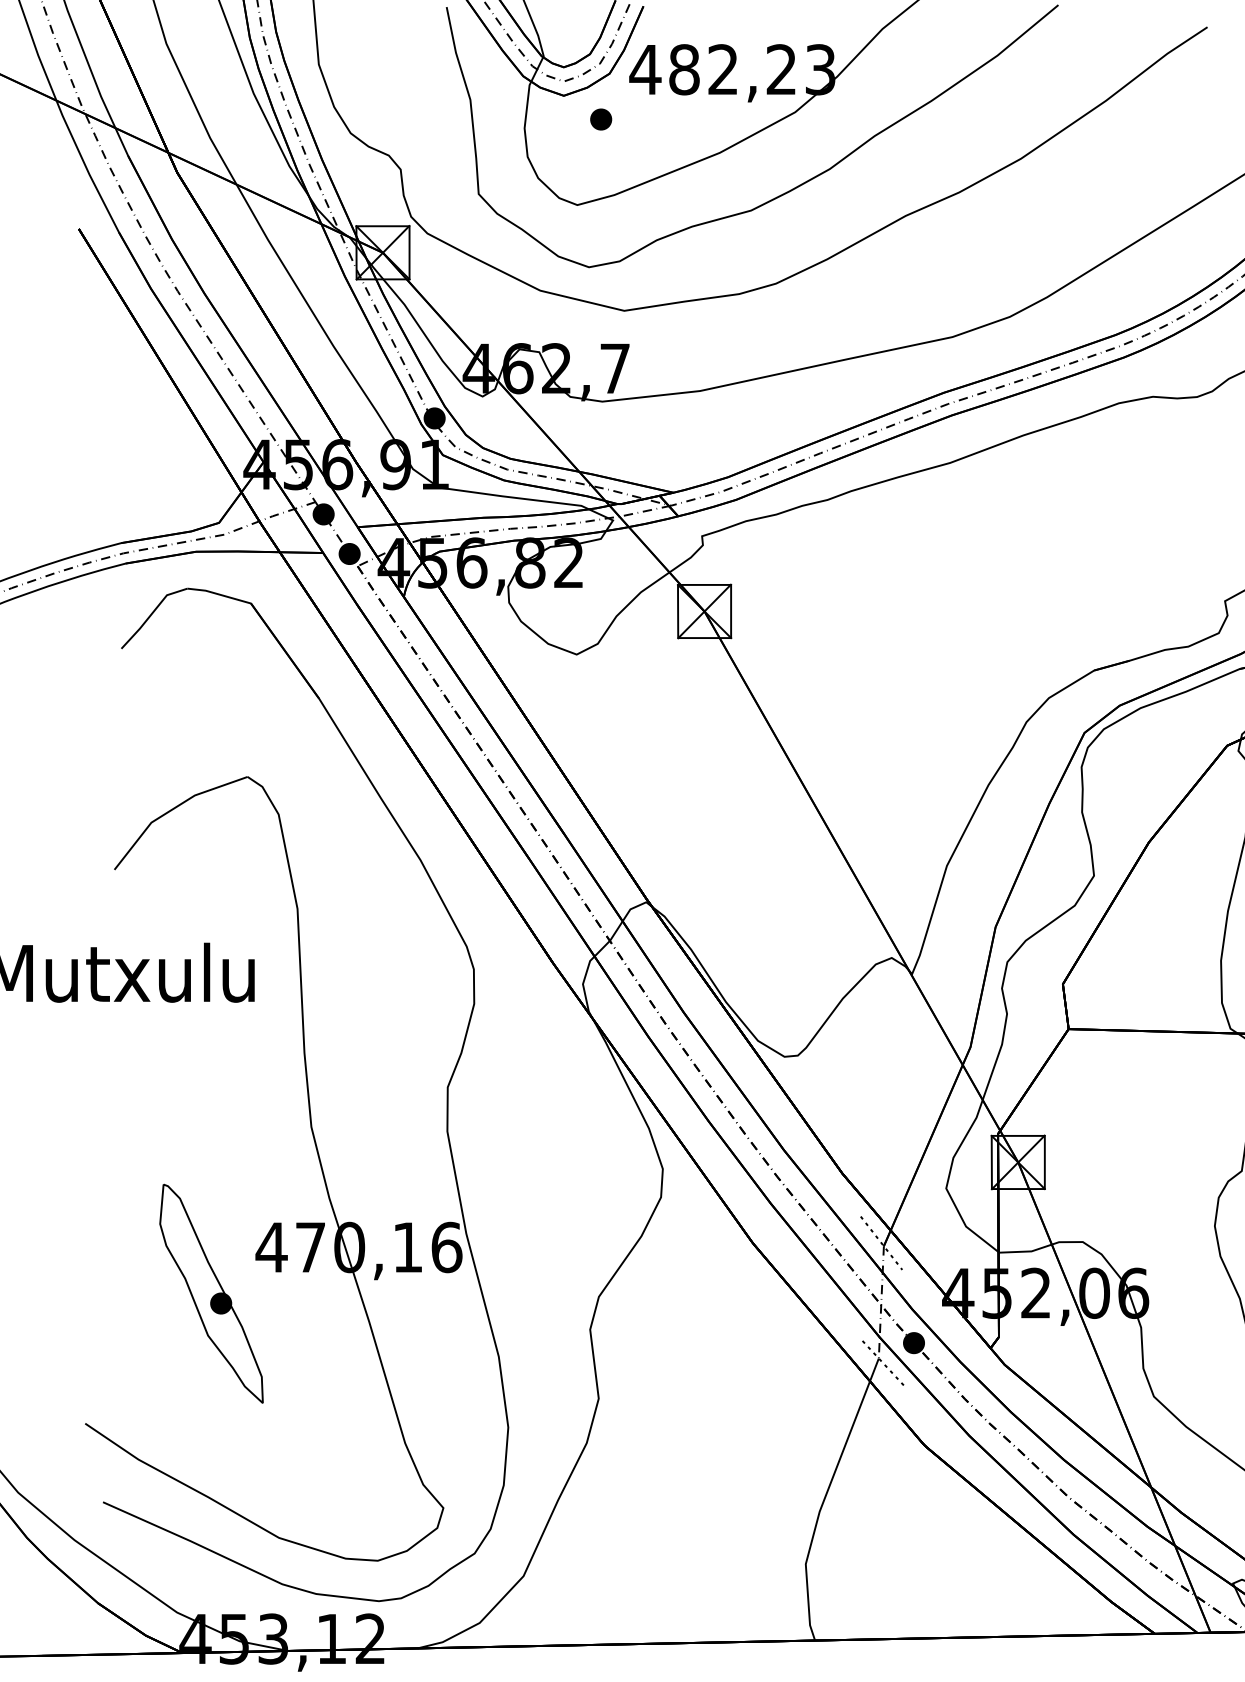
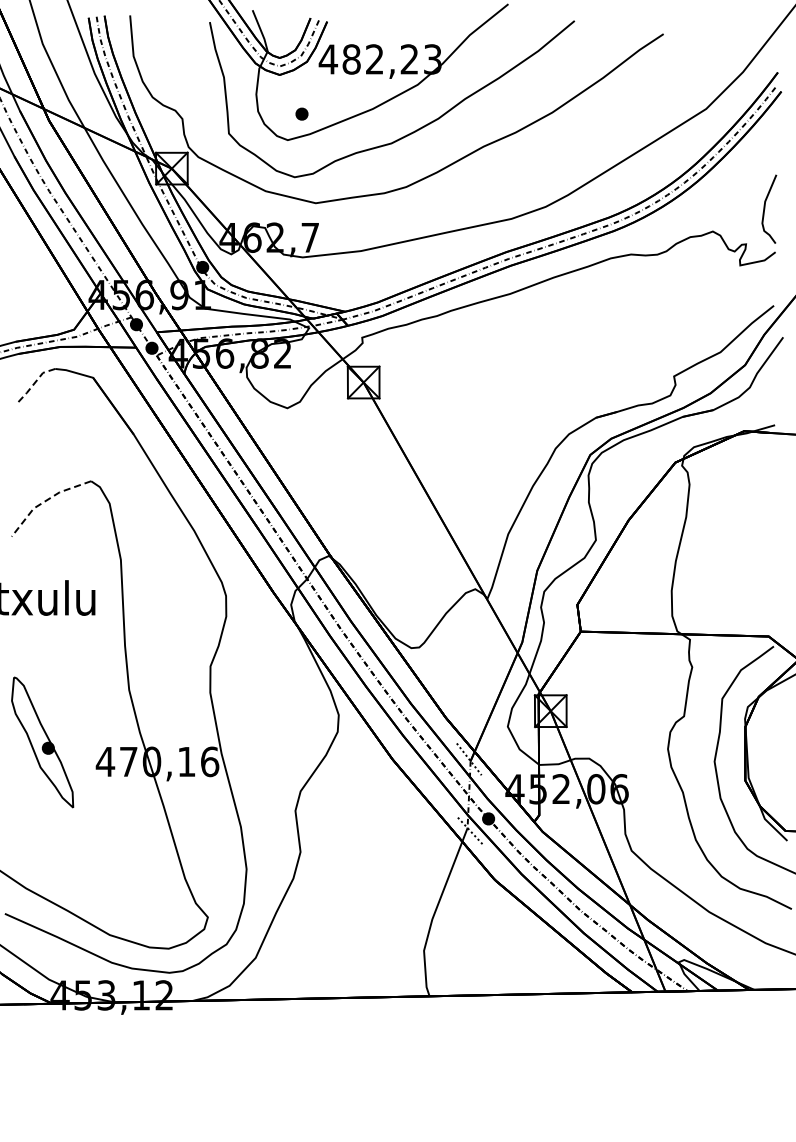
part: (600, 118) -> (301, 113), moved
line: (150, 614) -> (33, 384), solid -> dashed
line: (171, 810) -> (45, 501), solid -> dashed
part: (211, 1293) -> (42, 742), moved

